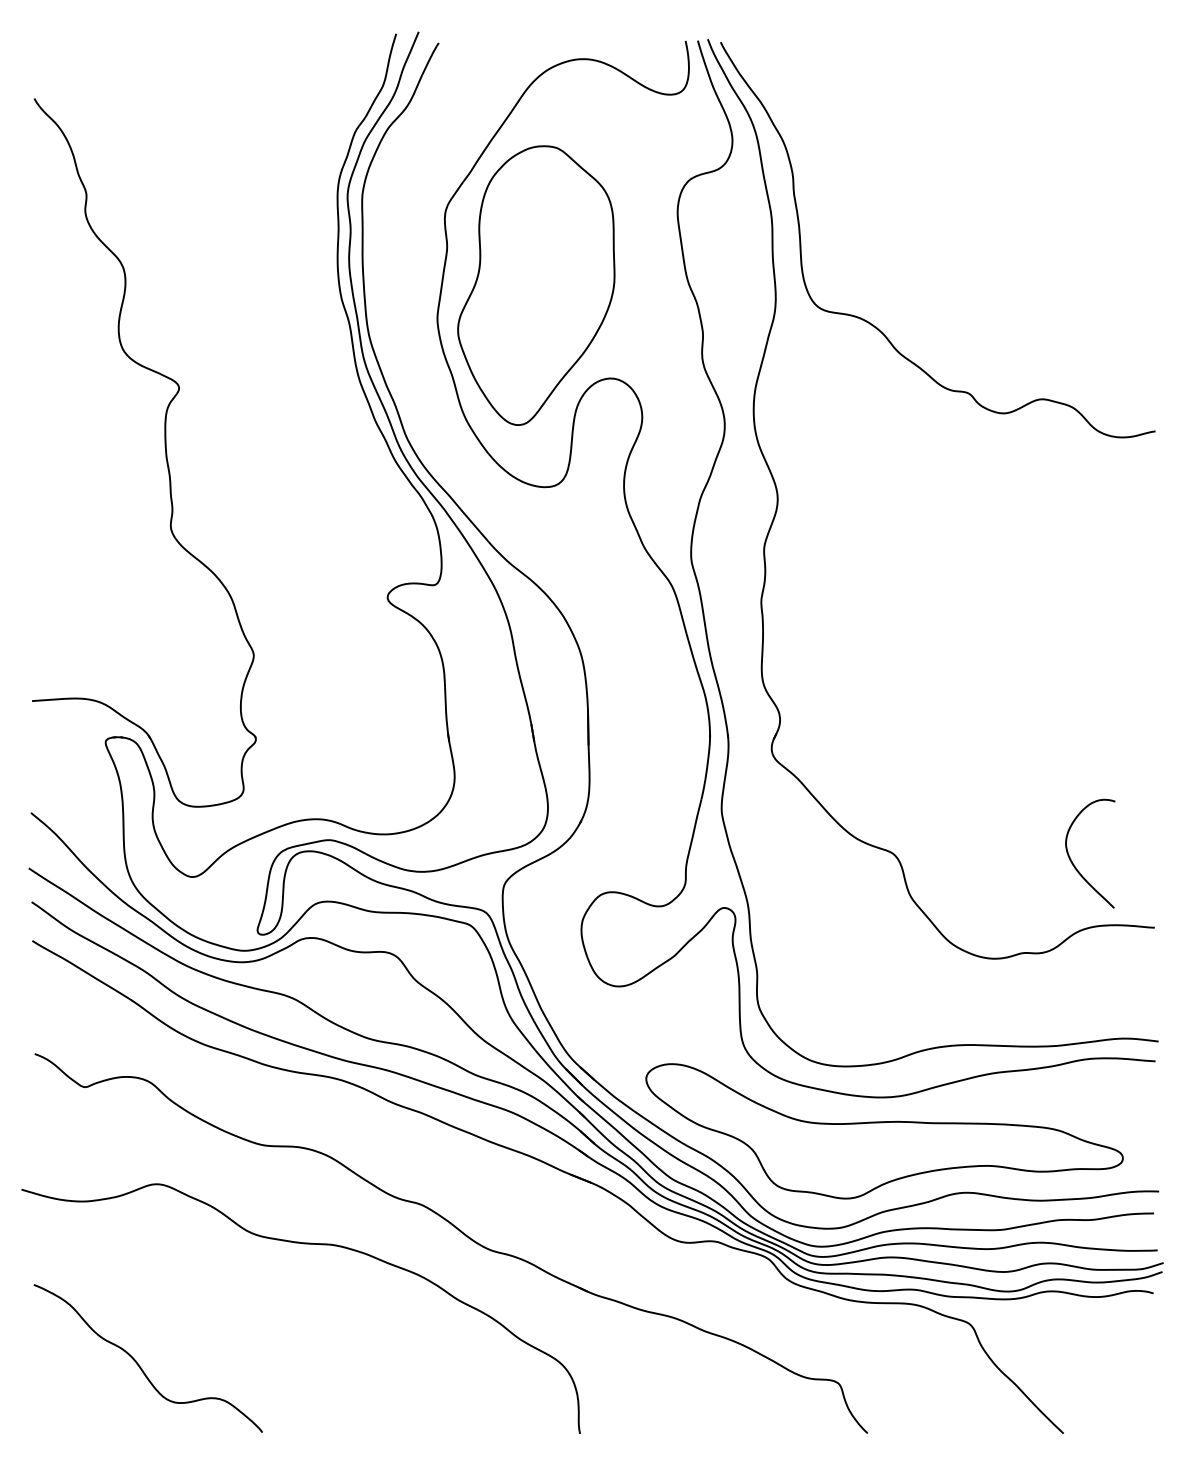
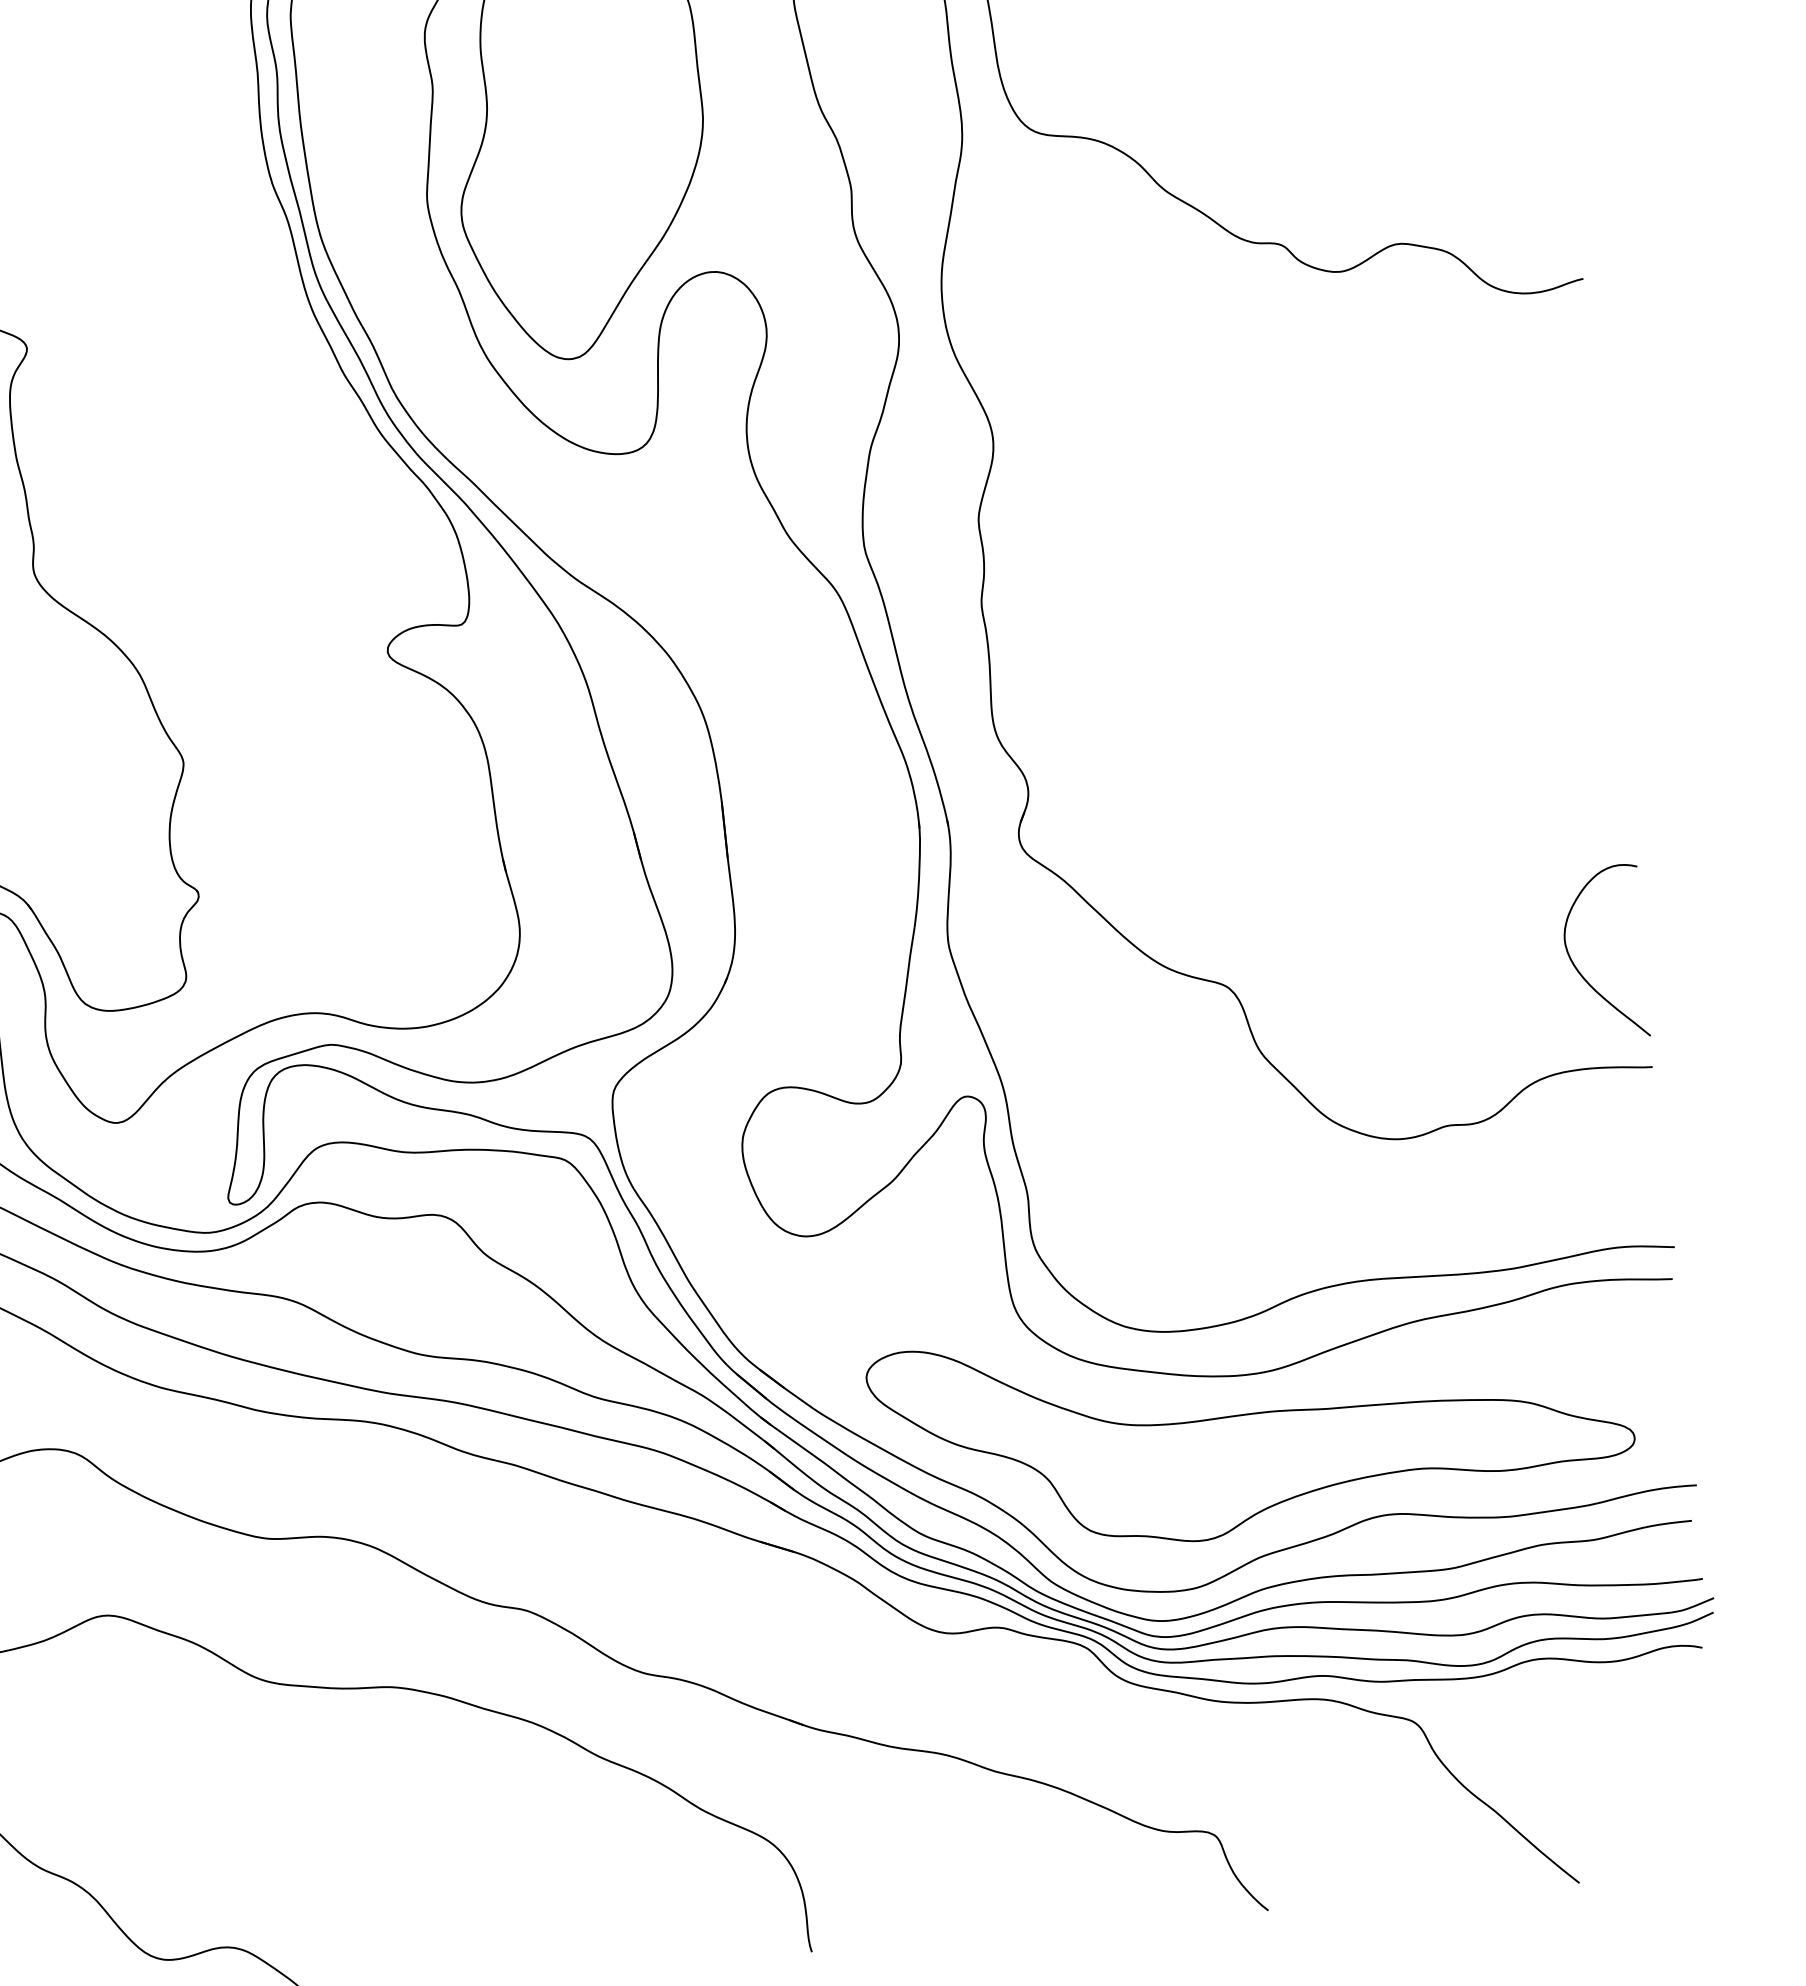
curve: (1074, 864) -> (1581, 972), moved

